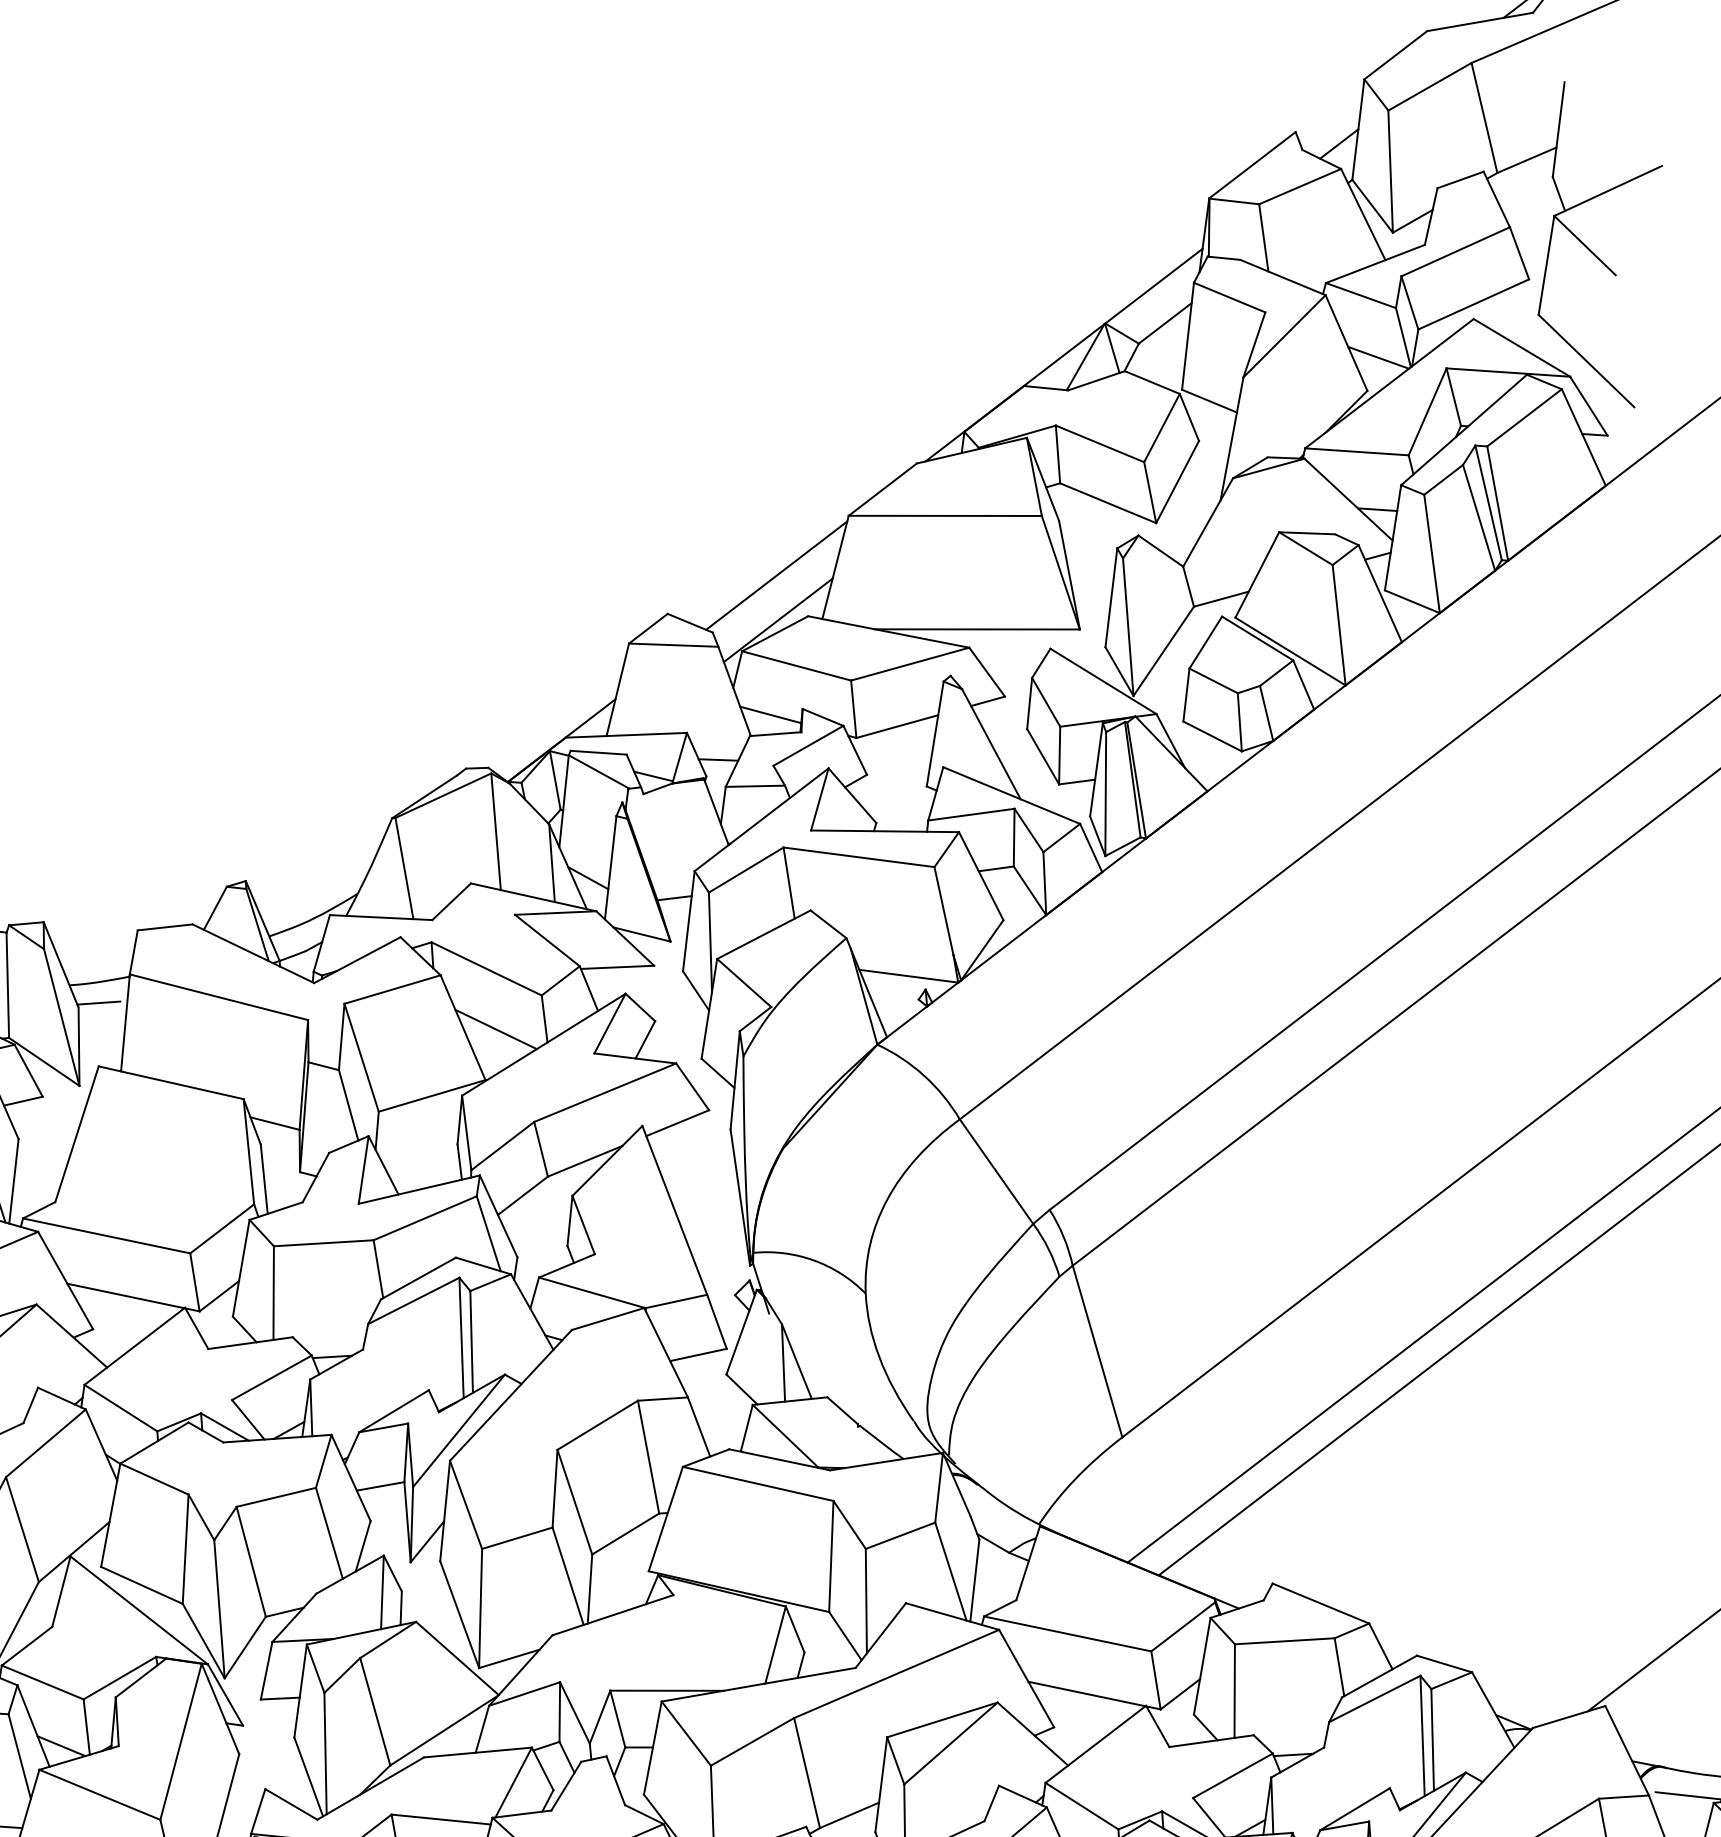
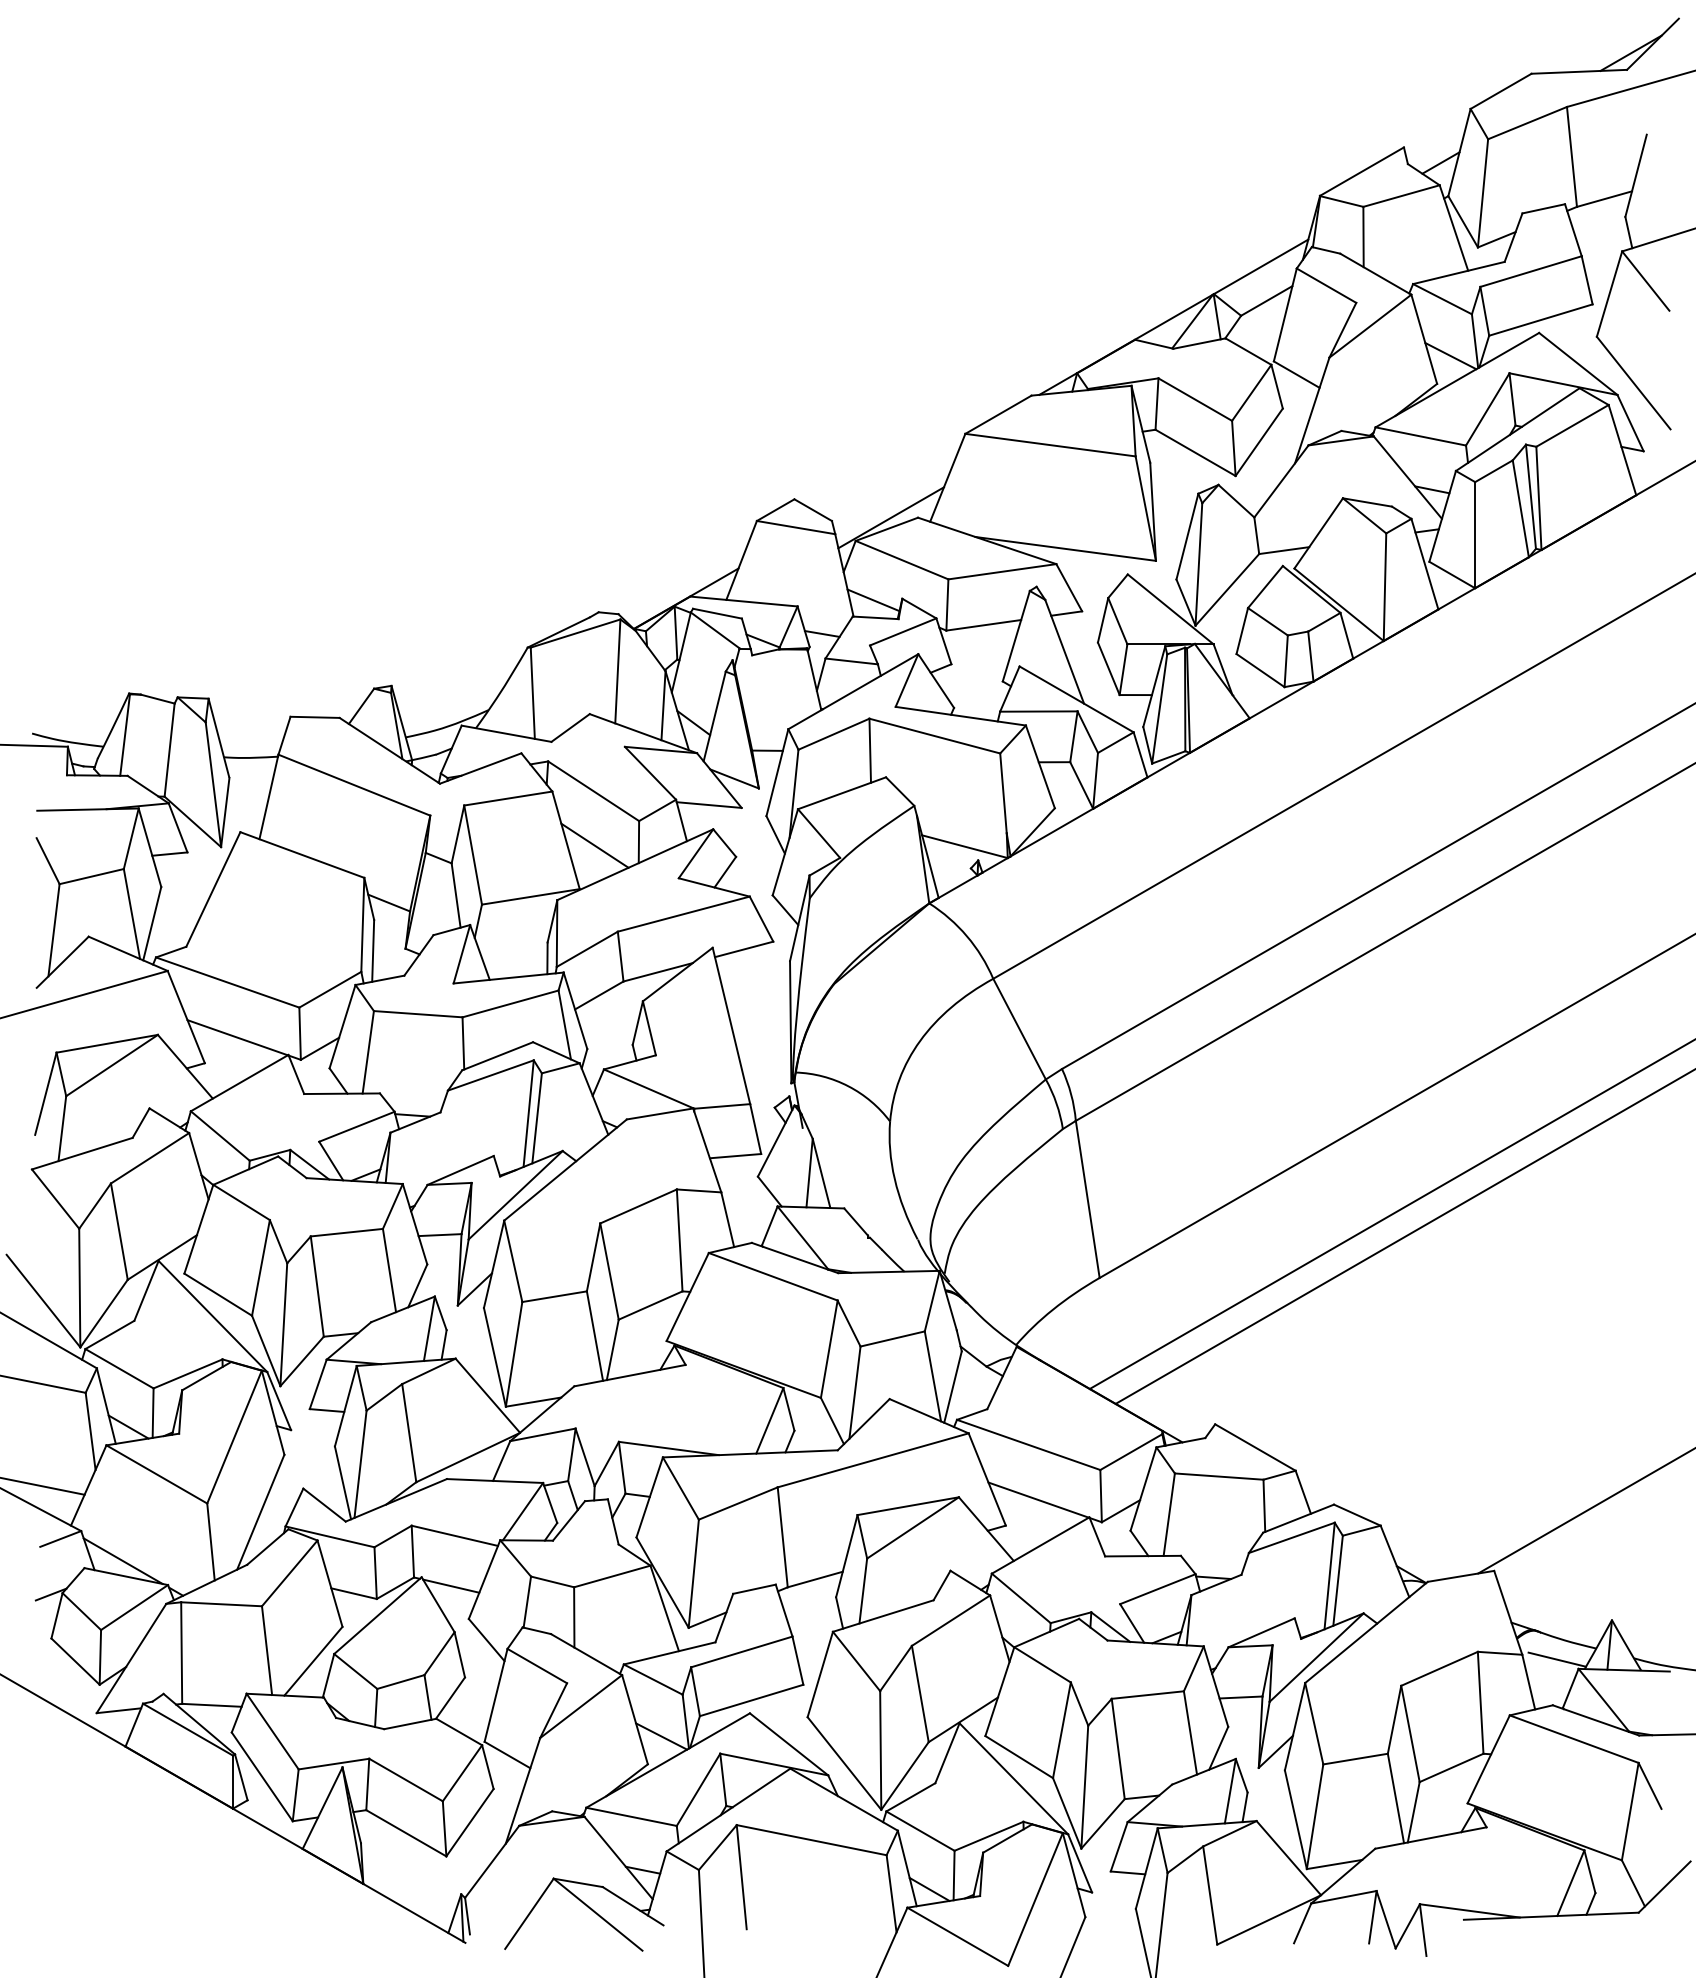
line: (776, 574) -> (894, 477), removed
line: (98, 1003) -> (247, 776), removed

